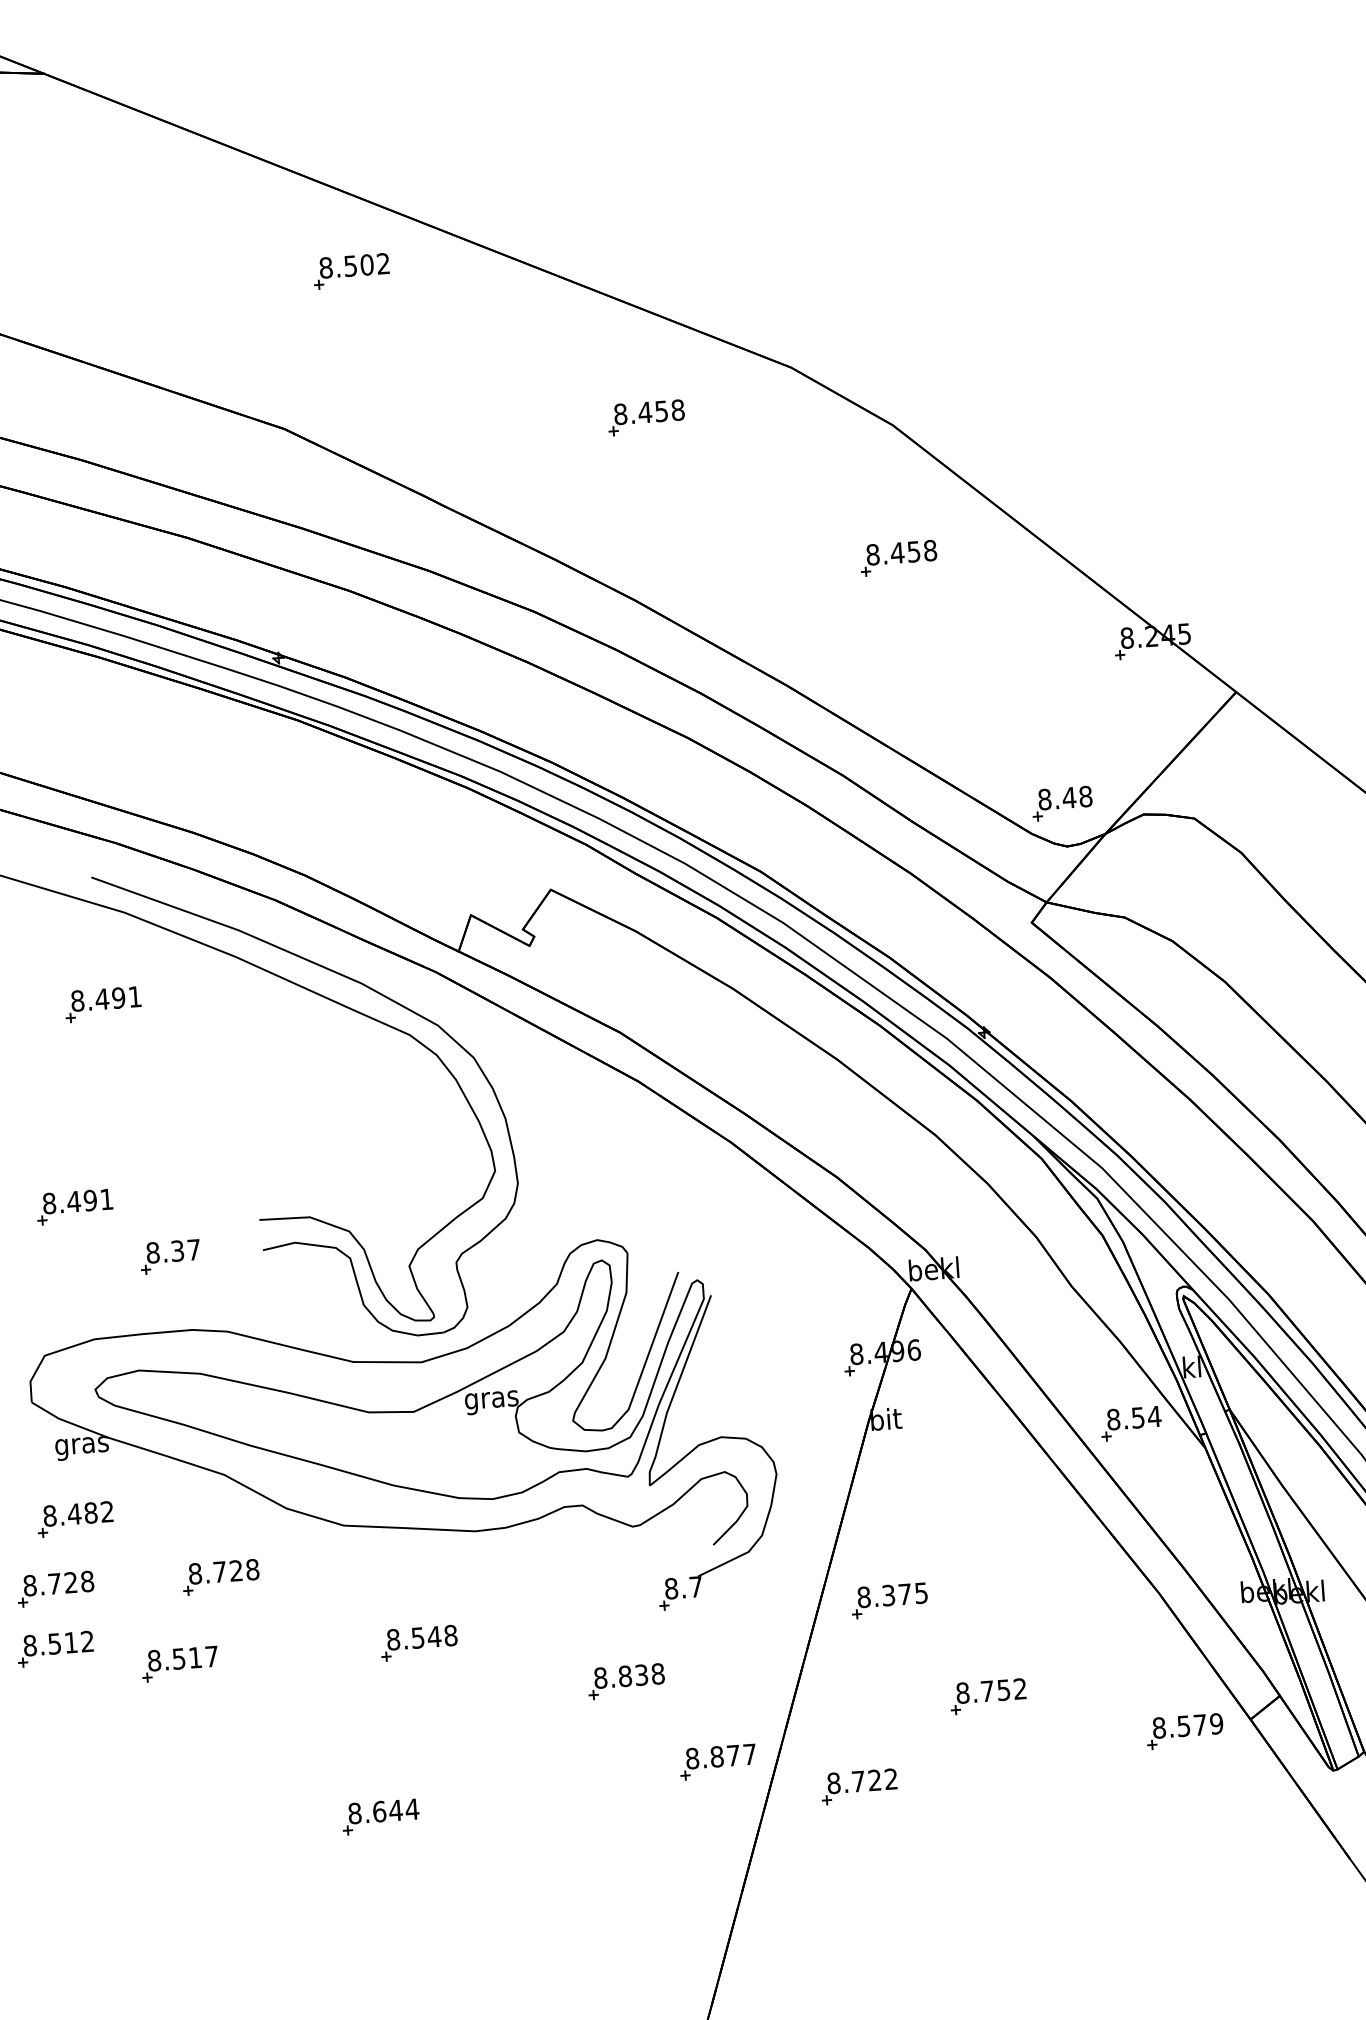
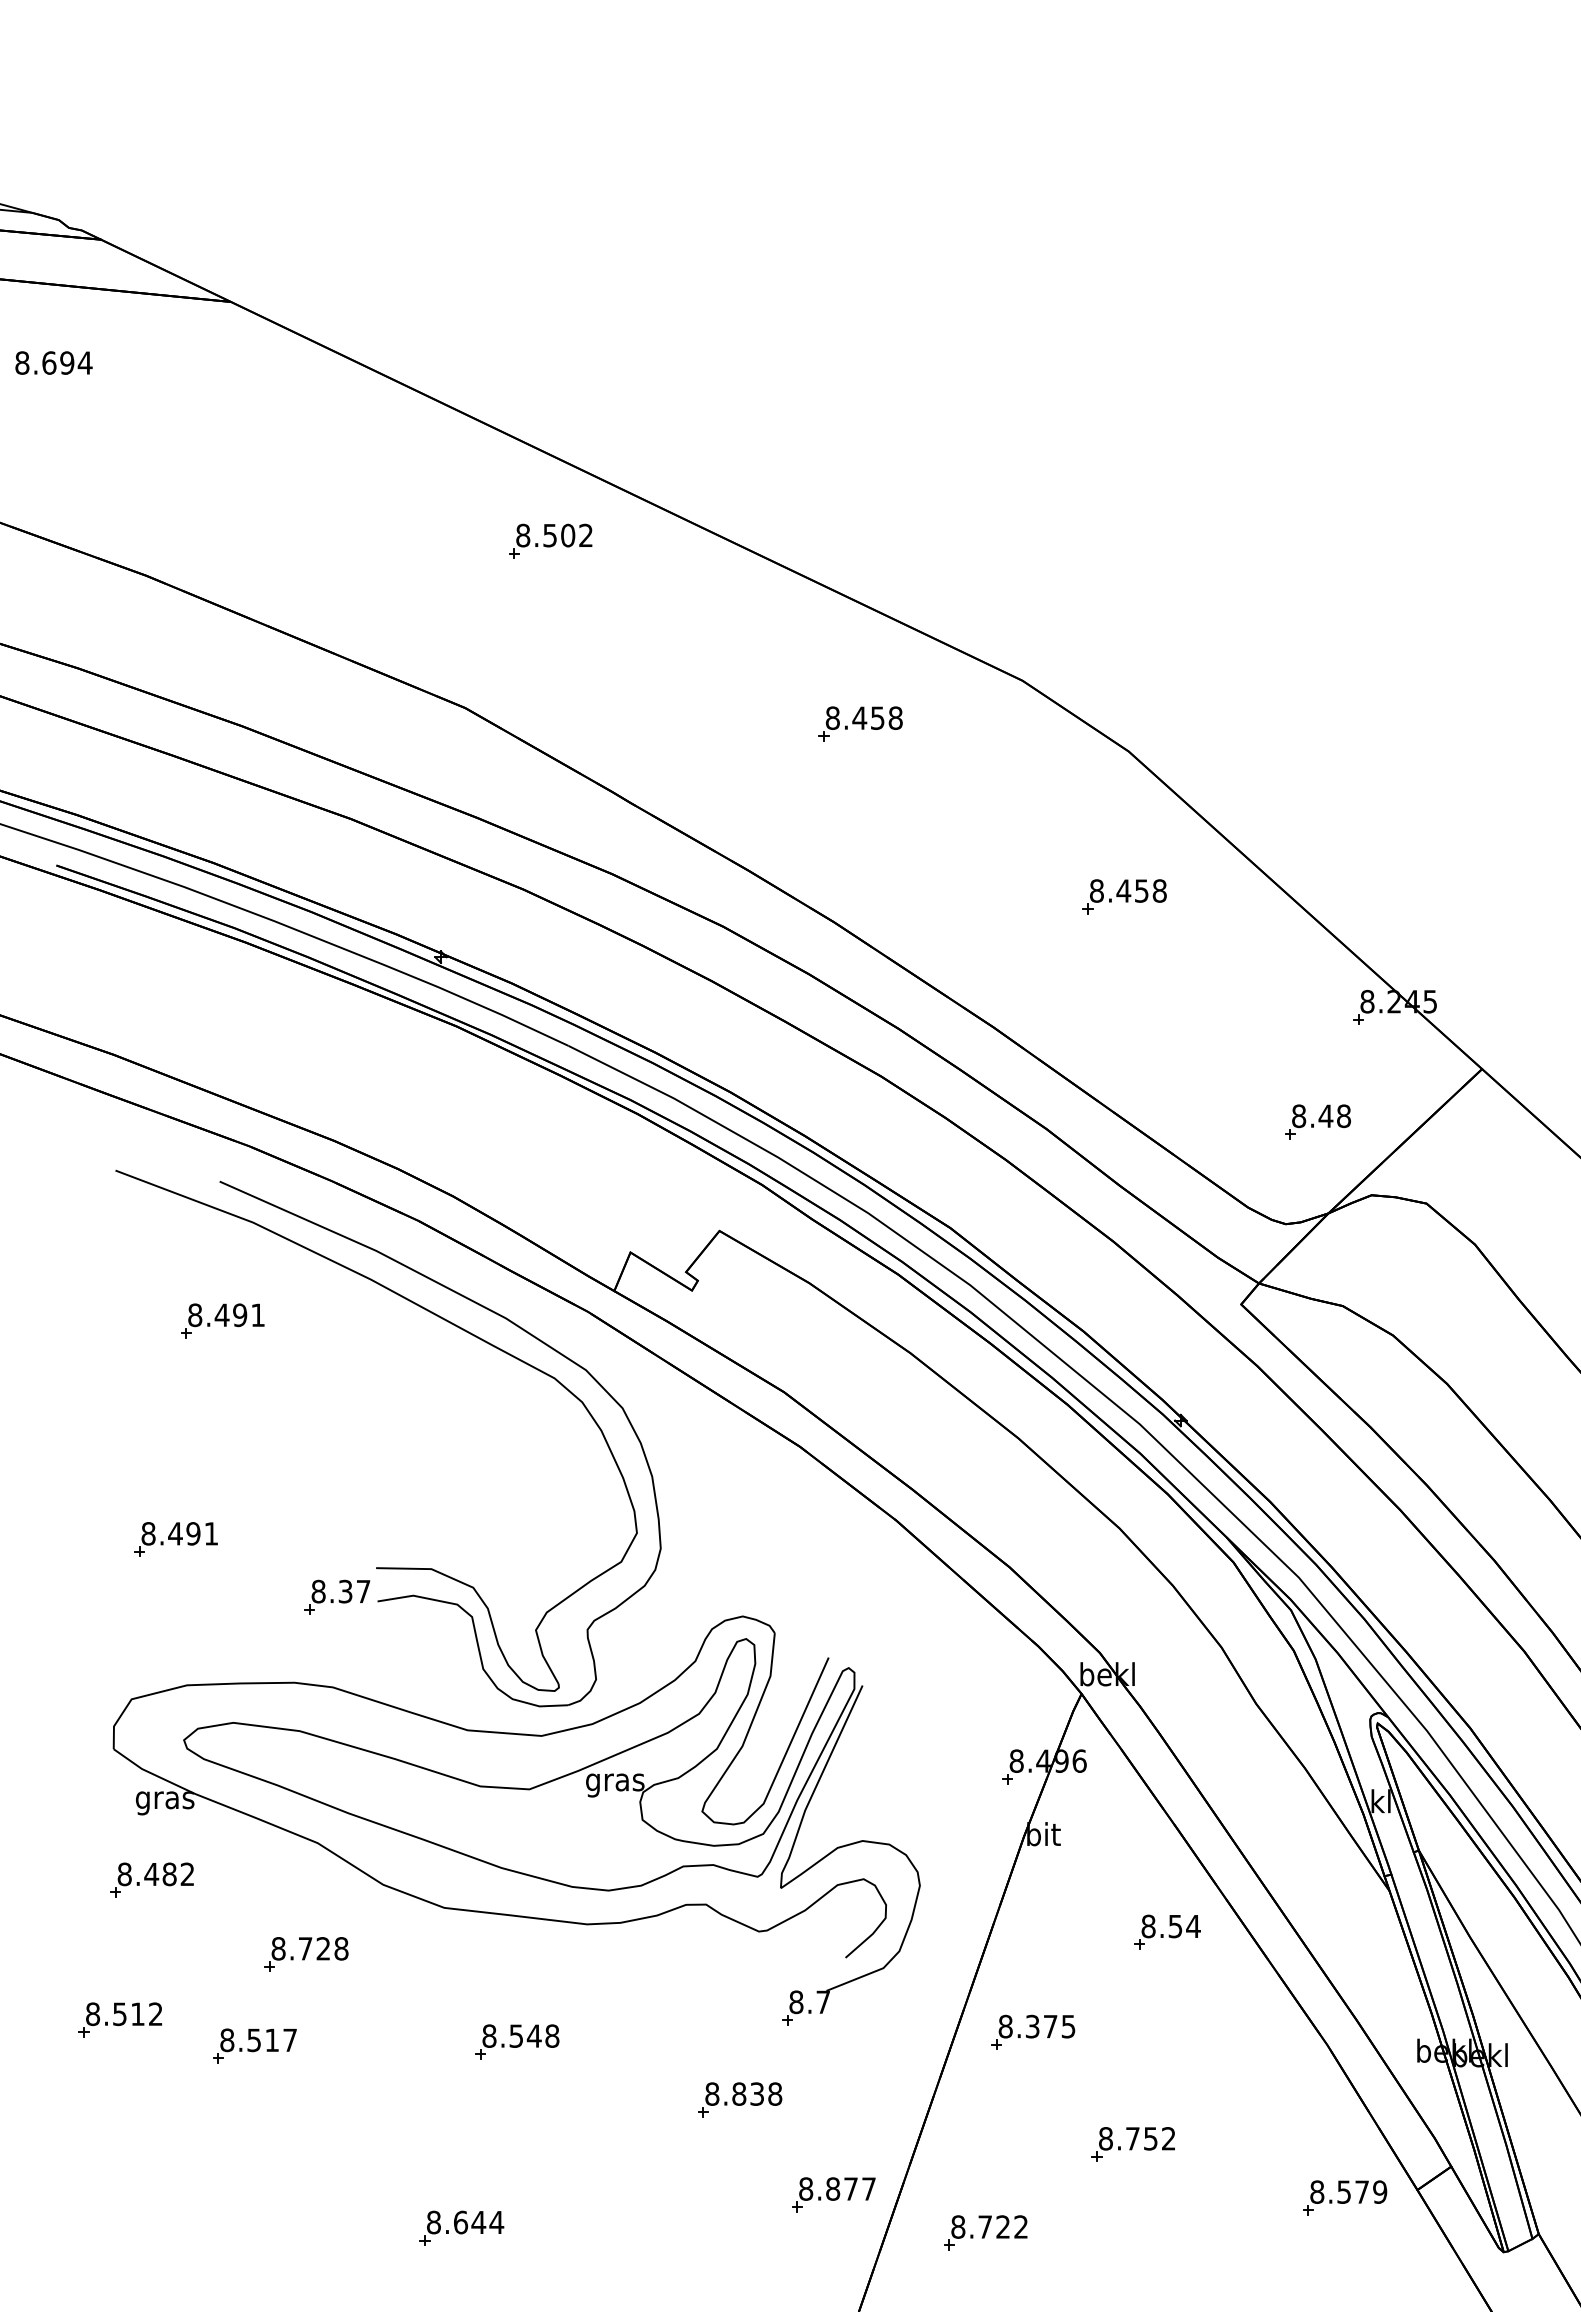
part: (1061, 803) -> (1317, 1121), moved
part: (170, 1256) -> (337, 1596), moved
part: (1131, 1422) -> (1167, 1931), moved
part: (55, 1589) -> (125, 1954), removed

